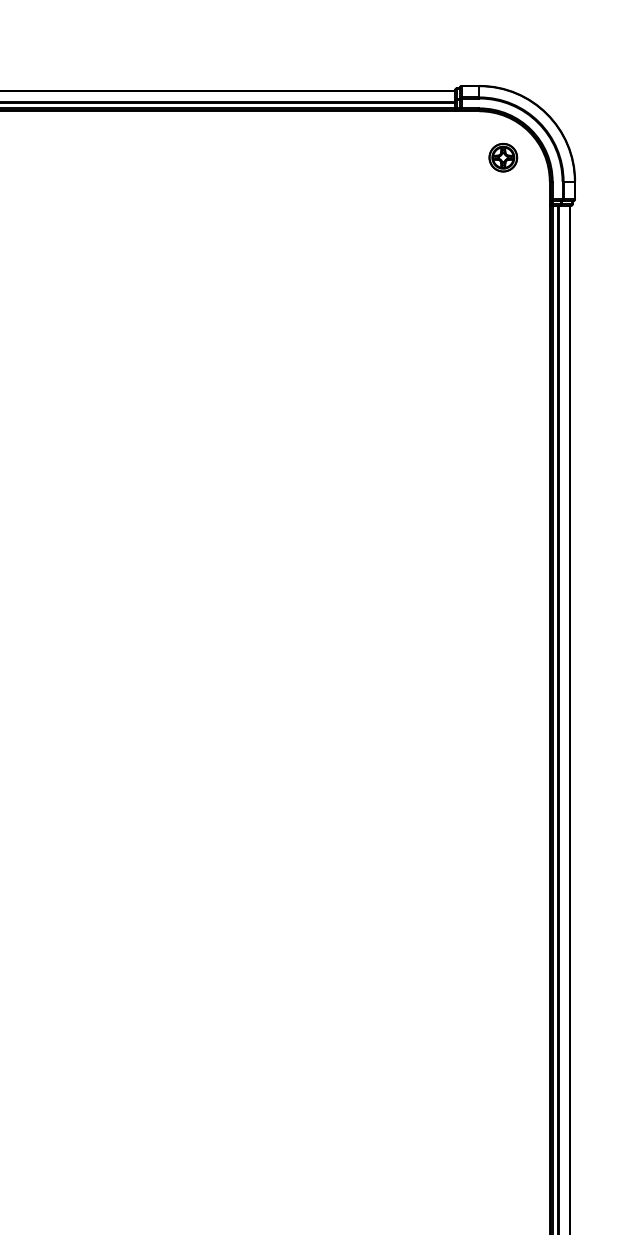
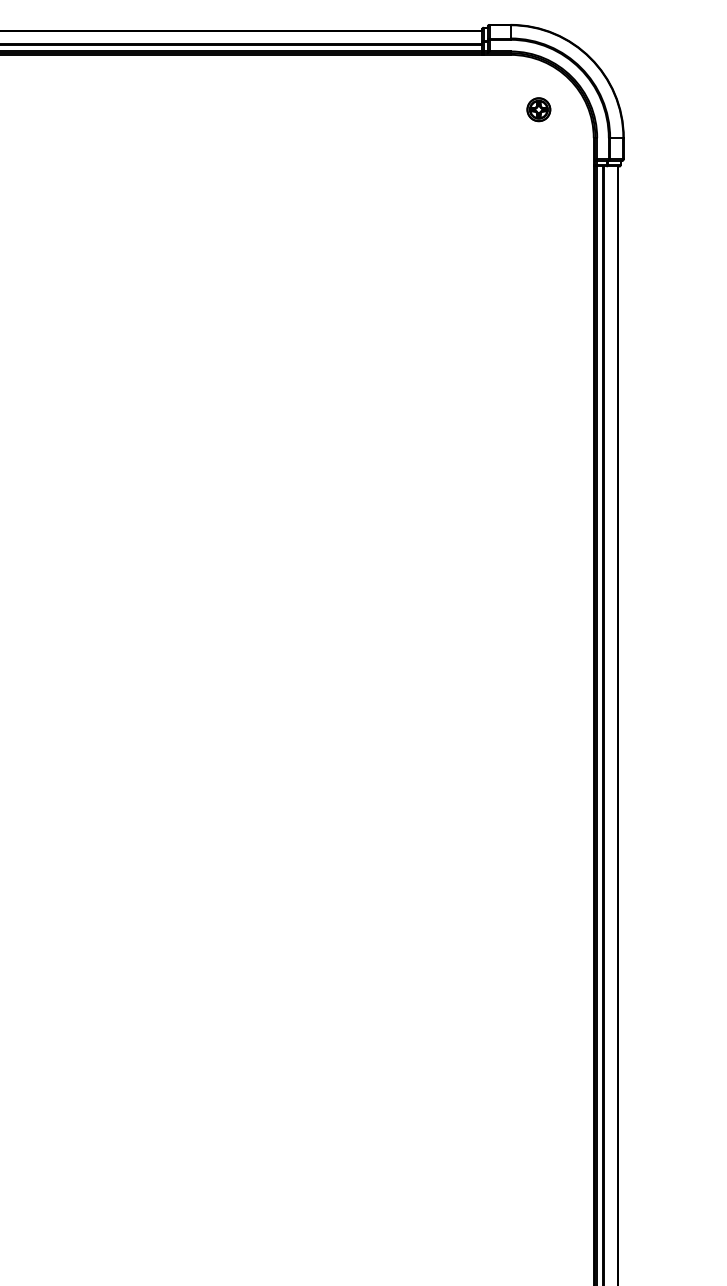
part: (503, 157) -> (539, 109), size x0.7

